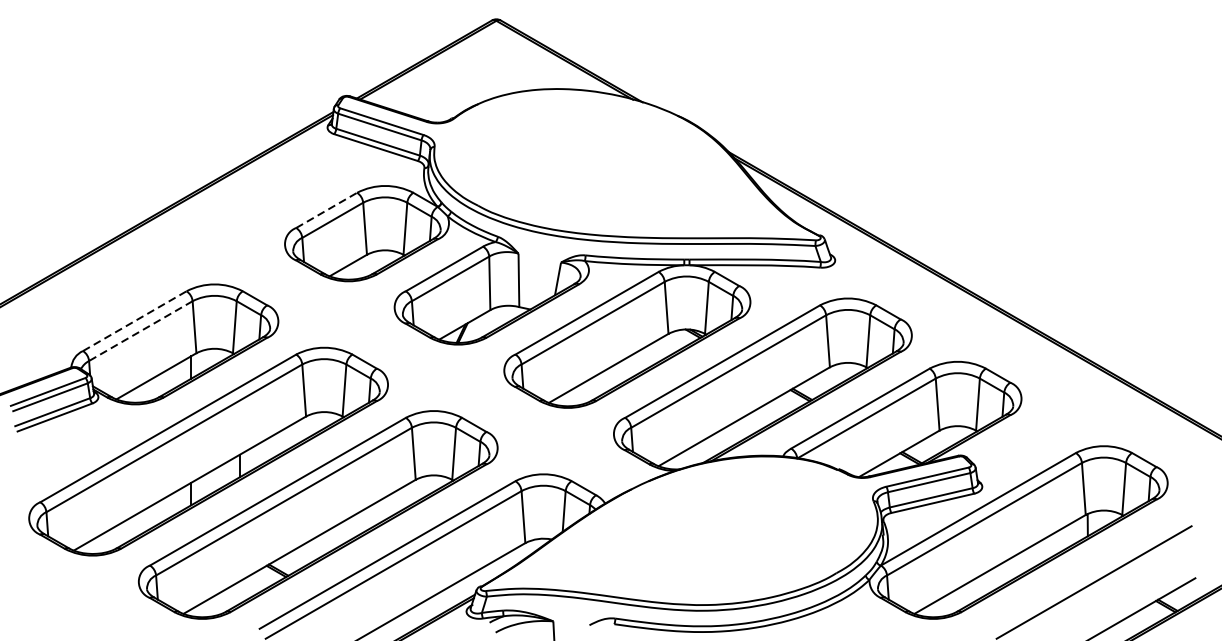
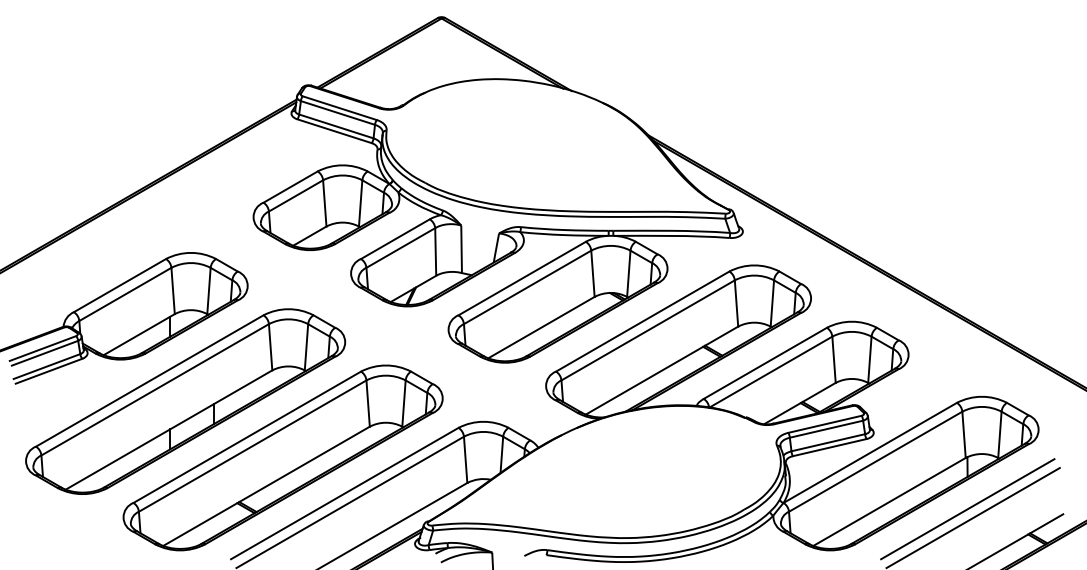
line: (327, 209) -> (291, 186), dashed -> solid
line: (135, 321) -> (120, 285), dashed -> solid
line: (139, 331) -> (124, 294), dashed -> solid
line: (1087, 572) -> (967, 509), added

